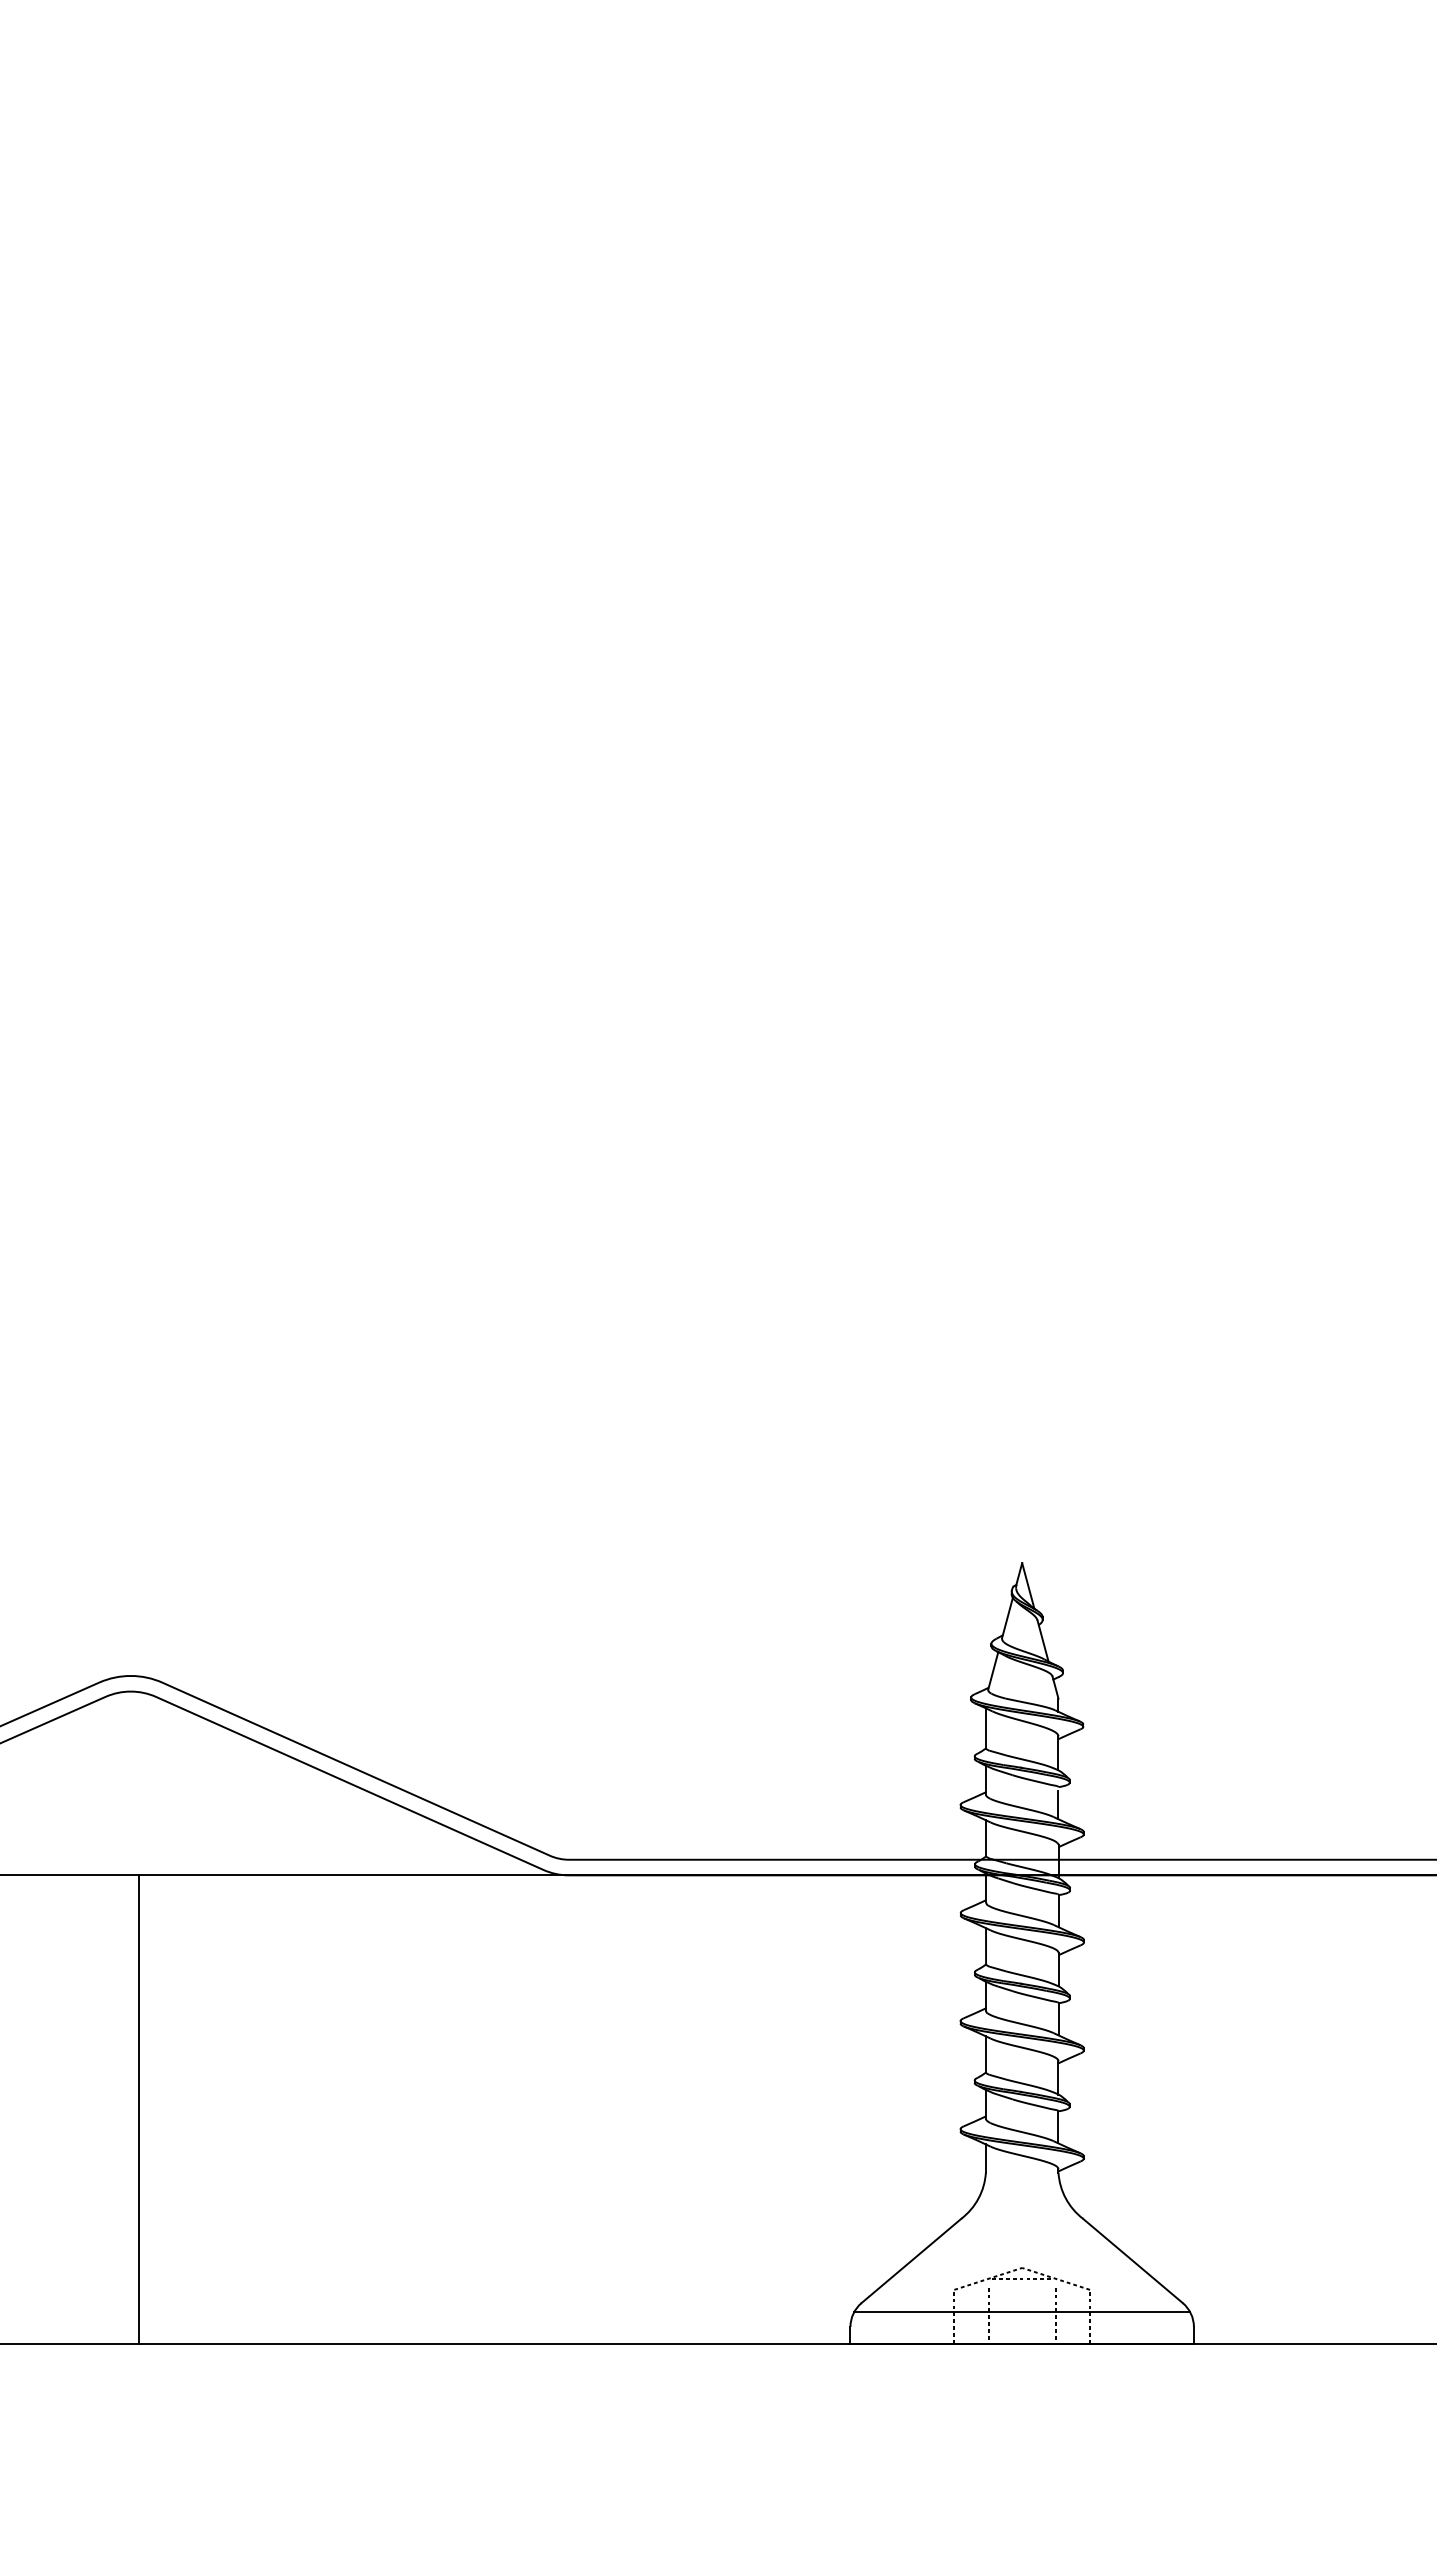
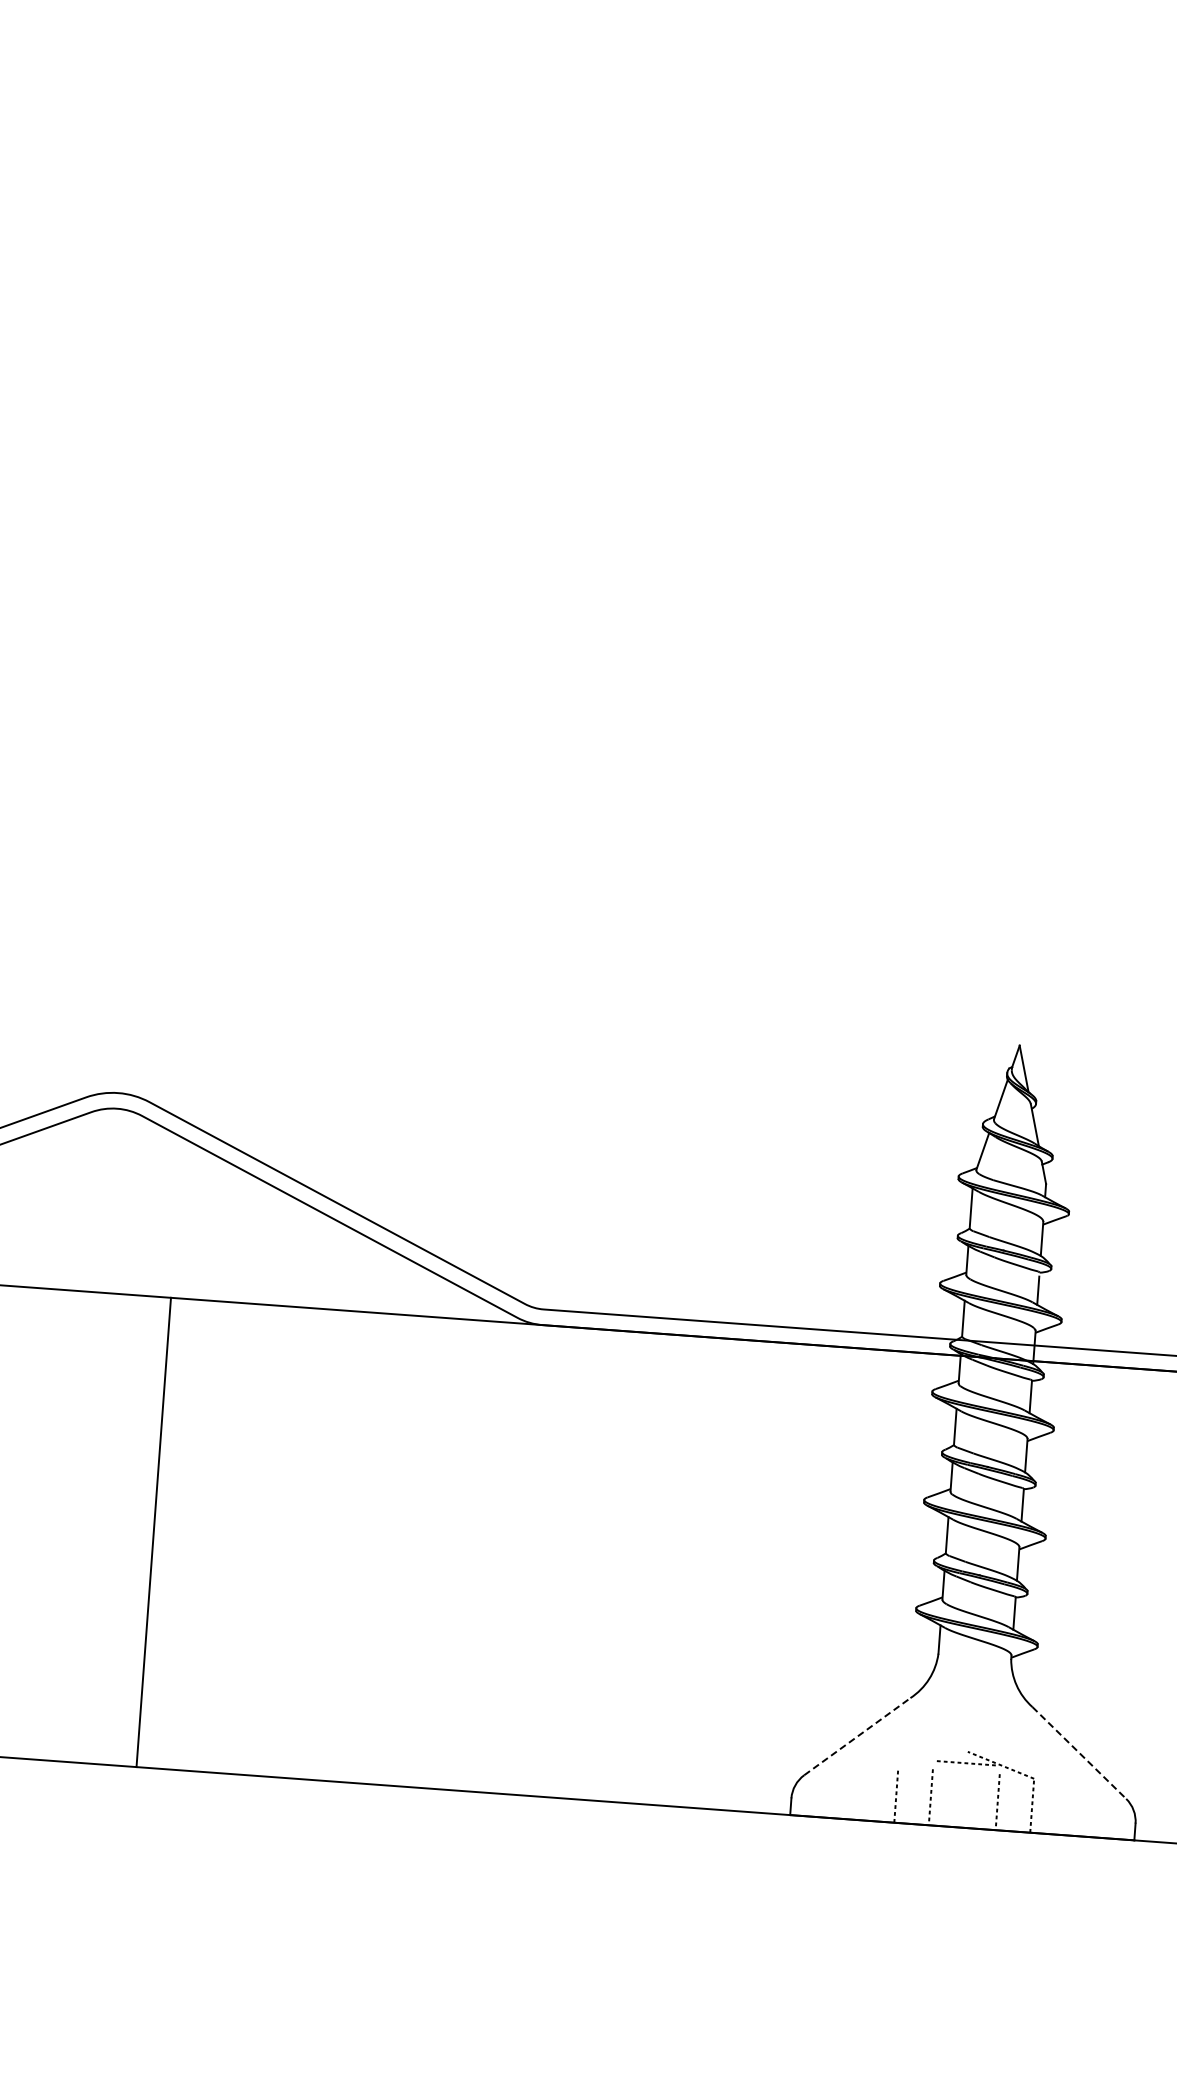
line: (139, 2109) -> (154, 1532), moved
line: (911, 2260) -> (857, 1736), solid -> dashed
line: (1133, 2261) -> (1079, 1753), solid -> dashed
line: (988, 2278) -> (933, 1759), removed
line: (1022, 2312) -> (964, 1796), removed

